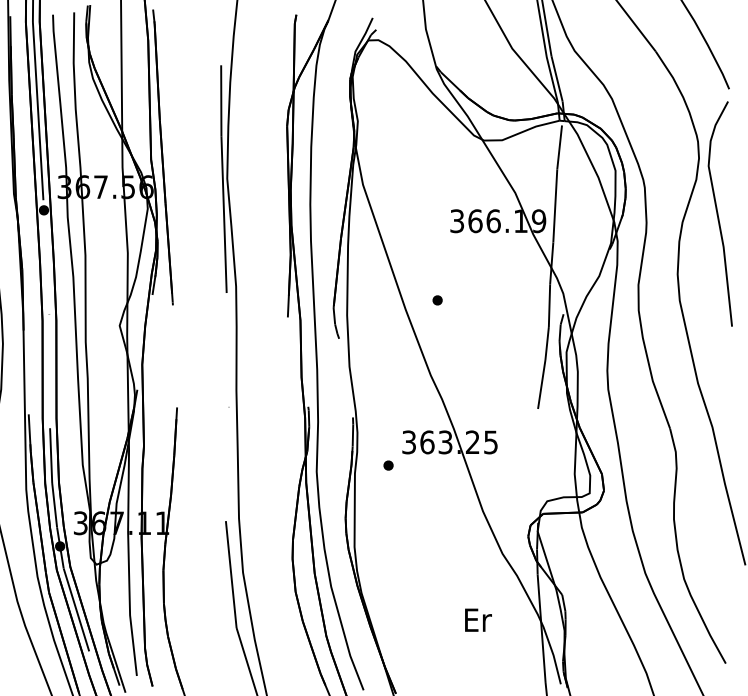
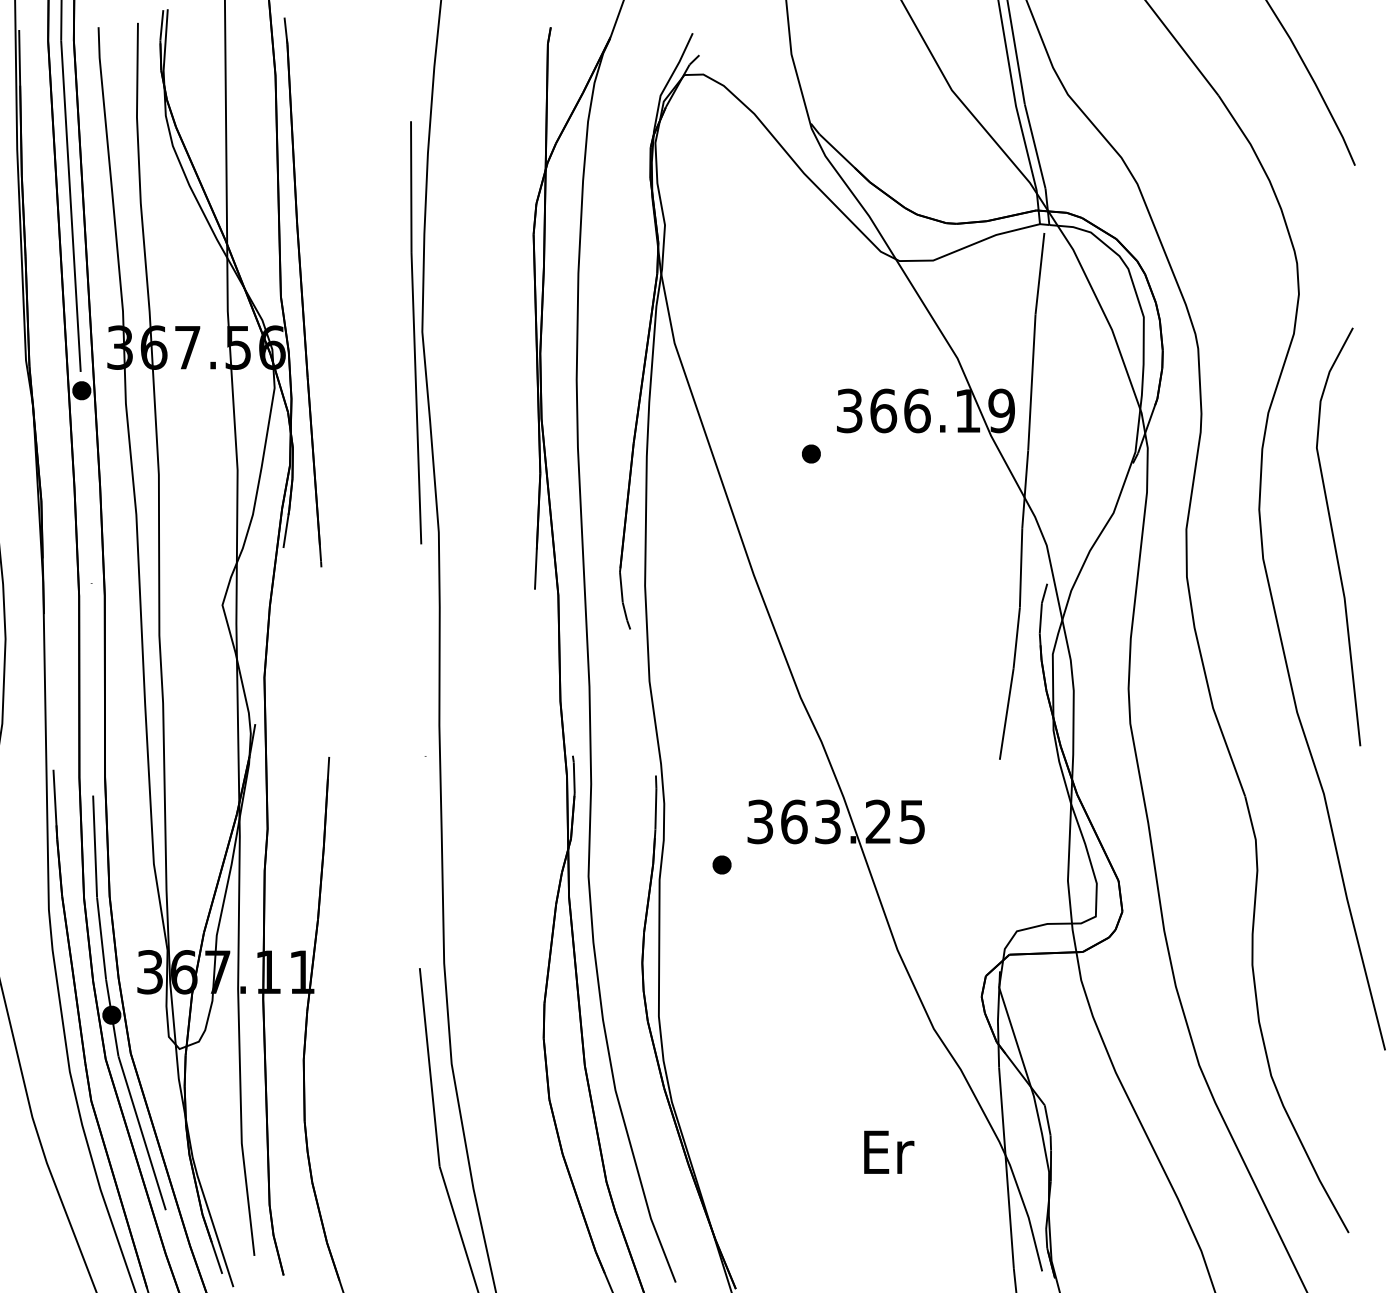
curve: (718, 213) -> (1335, 535), moved
part: (437, 300) -> (811, 454), moved

